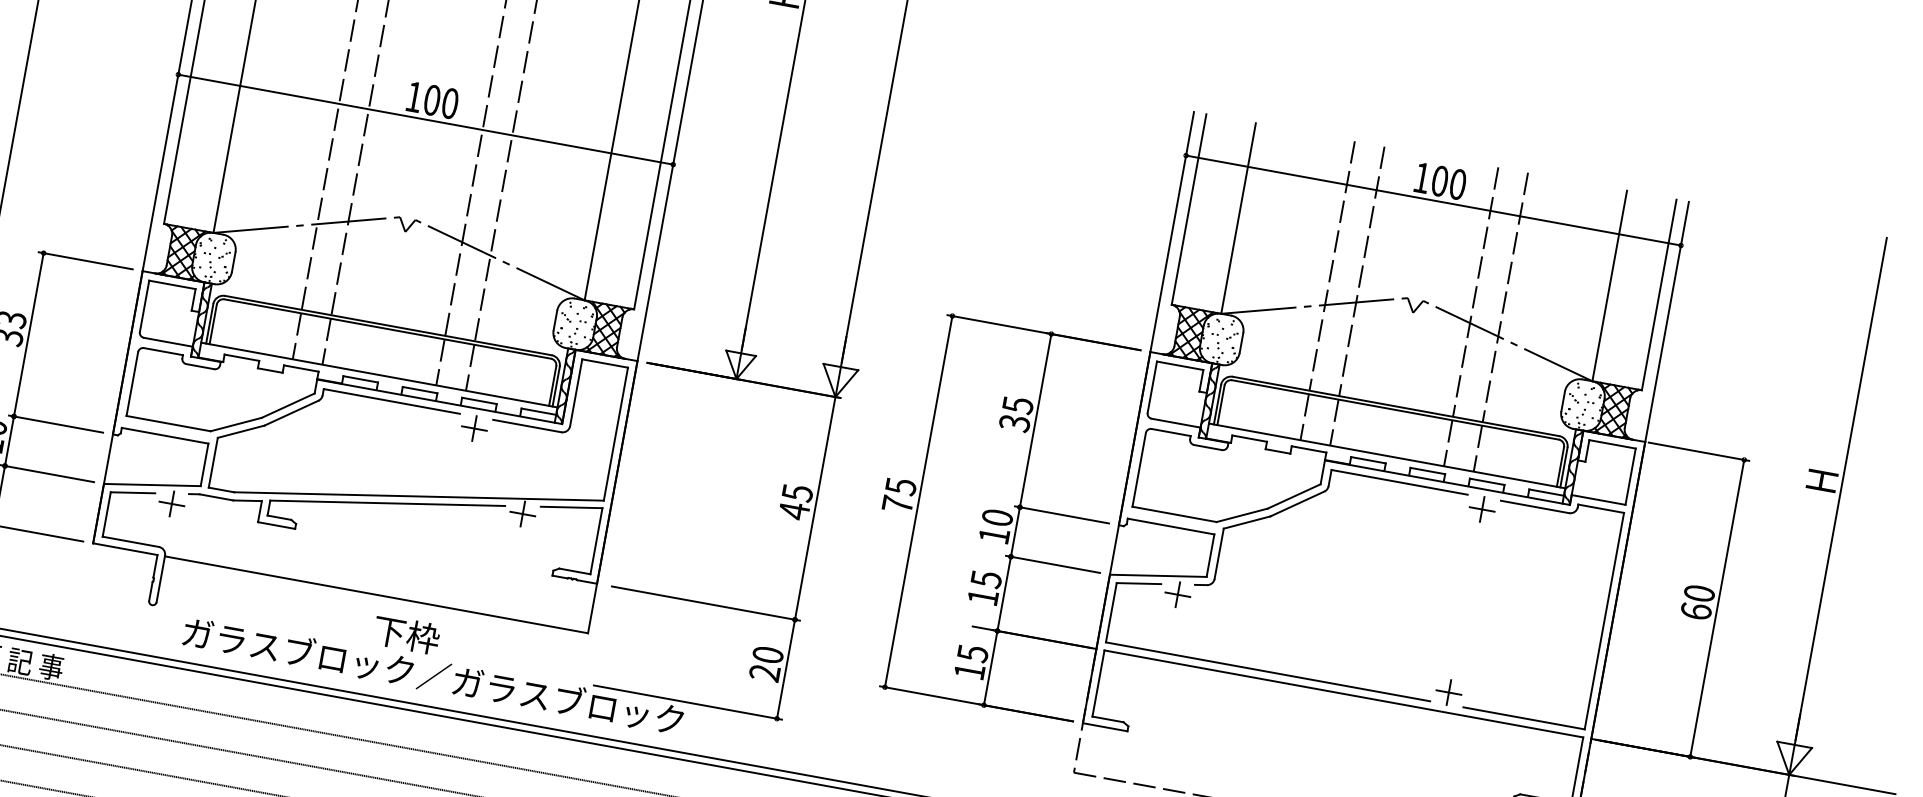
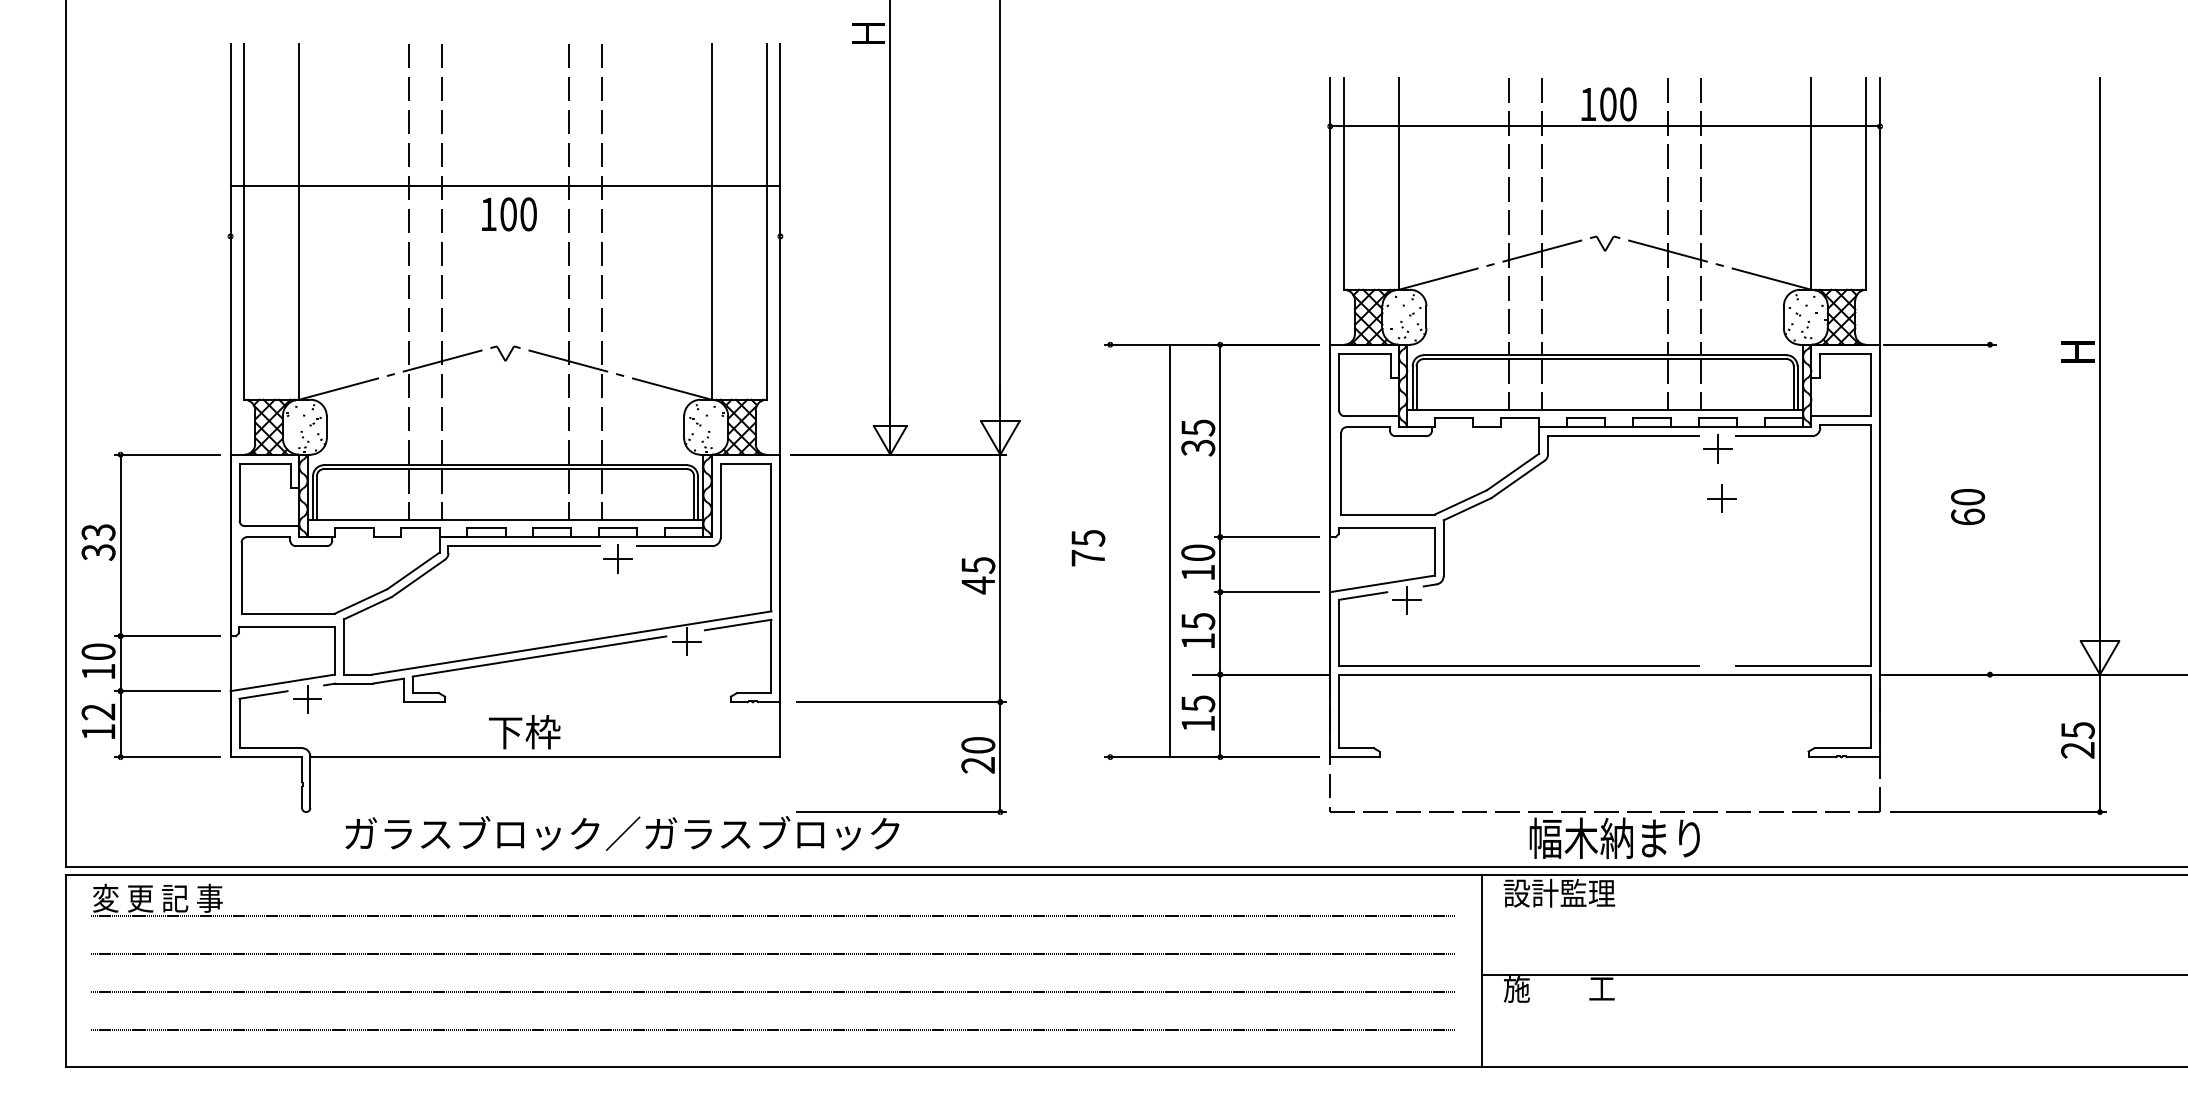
line: (425, 119) -> (505, 186), moved
line: (918, 501) -> (1170, 550), moved
line: (1717, 608) -> (1990, 509), removed
text: (406, 635) -> (524, 732), moved
part: (1448, 692) -> (1721, 498), moved

